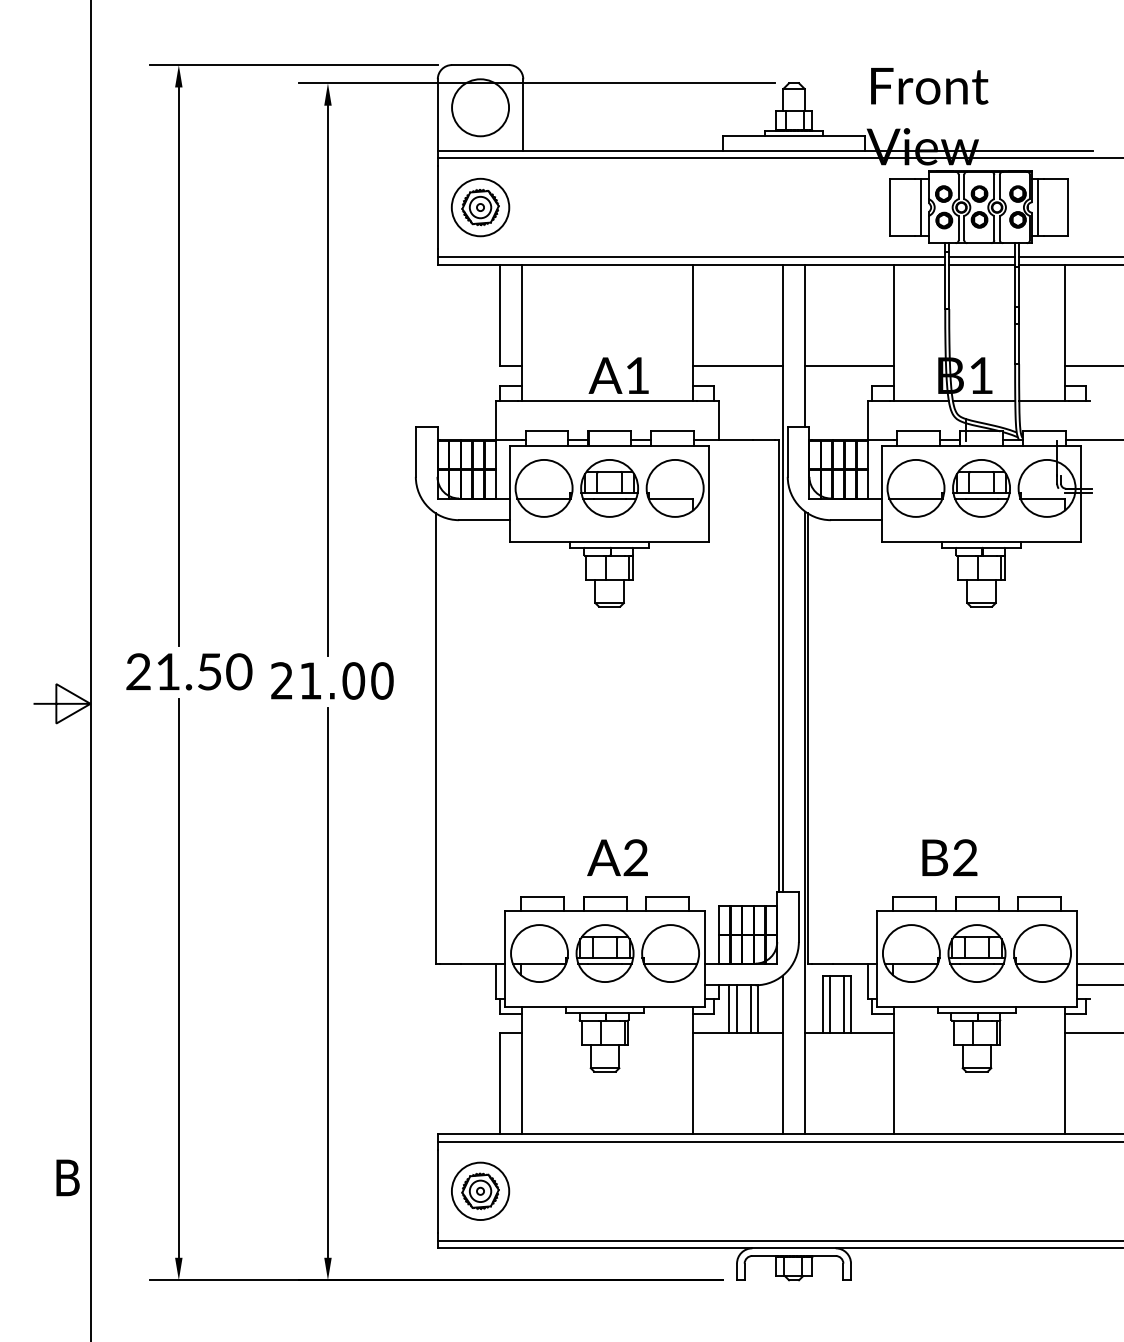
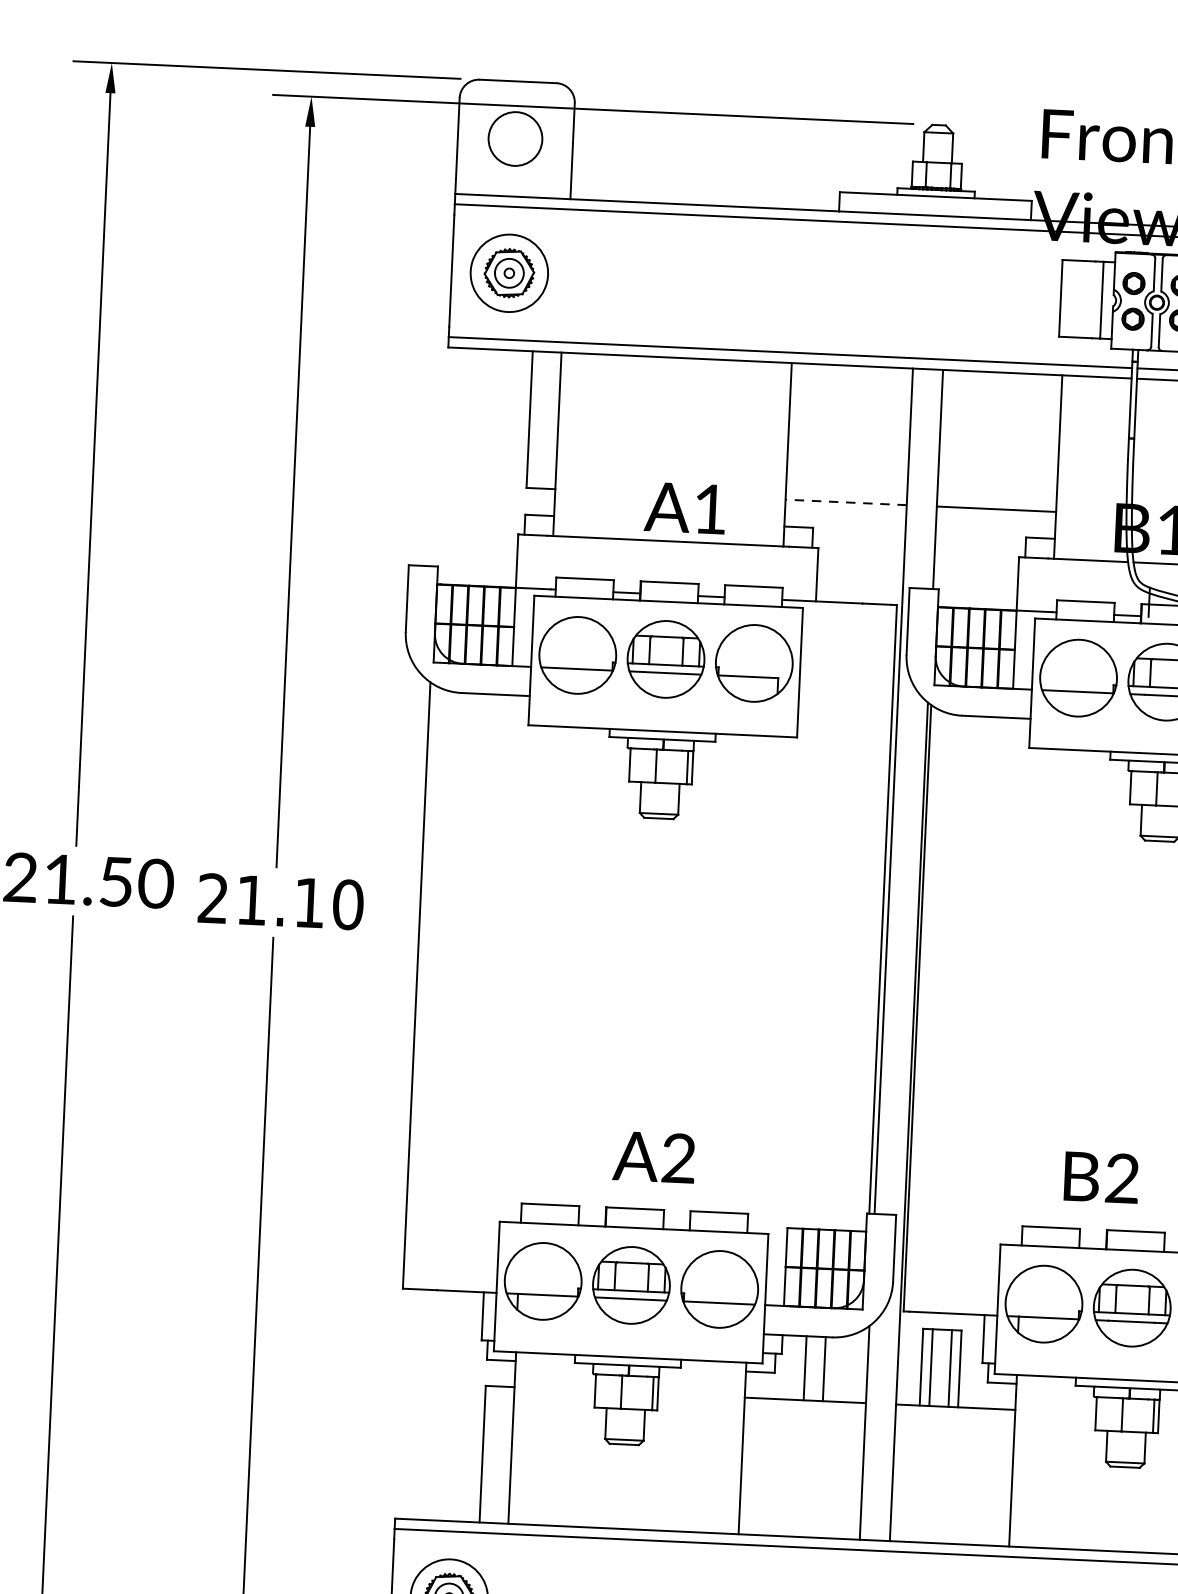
circle: (480, 107) -> (515, 138), size x0.7
line: (737, 366) -> (845, 503), solid -> dashed
text: (353, 680) -> (309, 902), 21.00 -> 21.10
line: (729, 1008) -> (795, 1367), removed
line: (757, 1008) -> (833, 1368), removed

